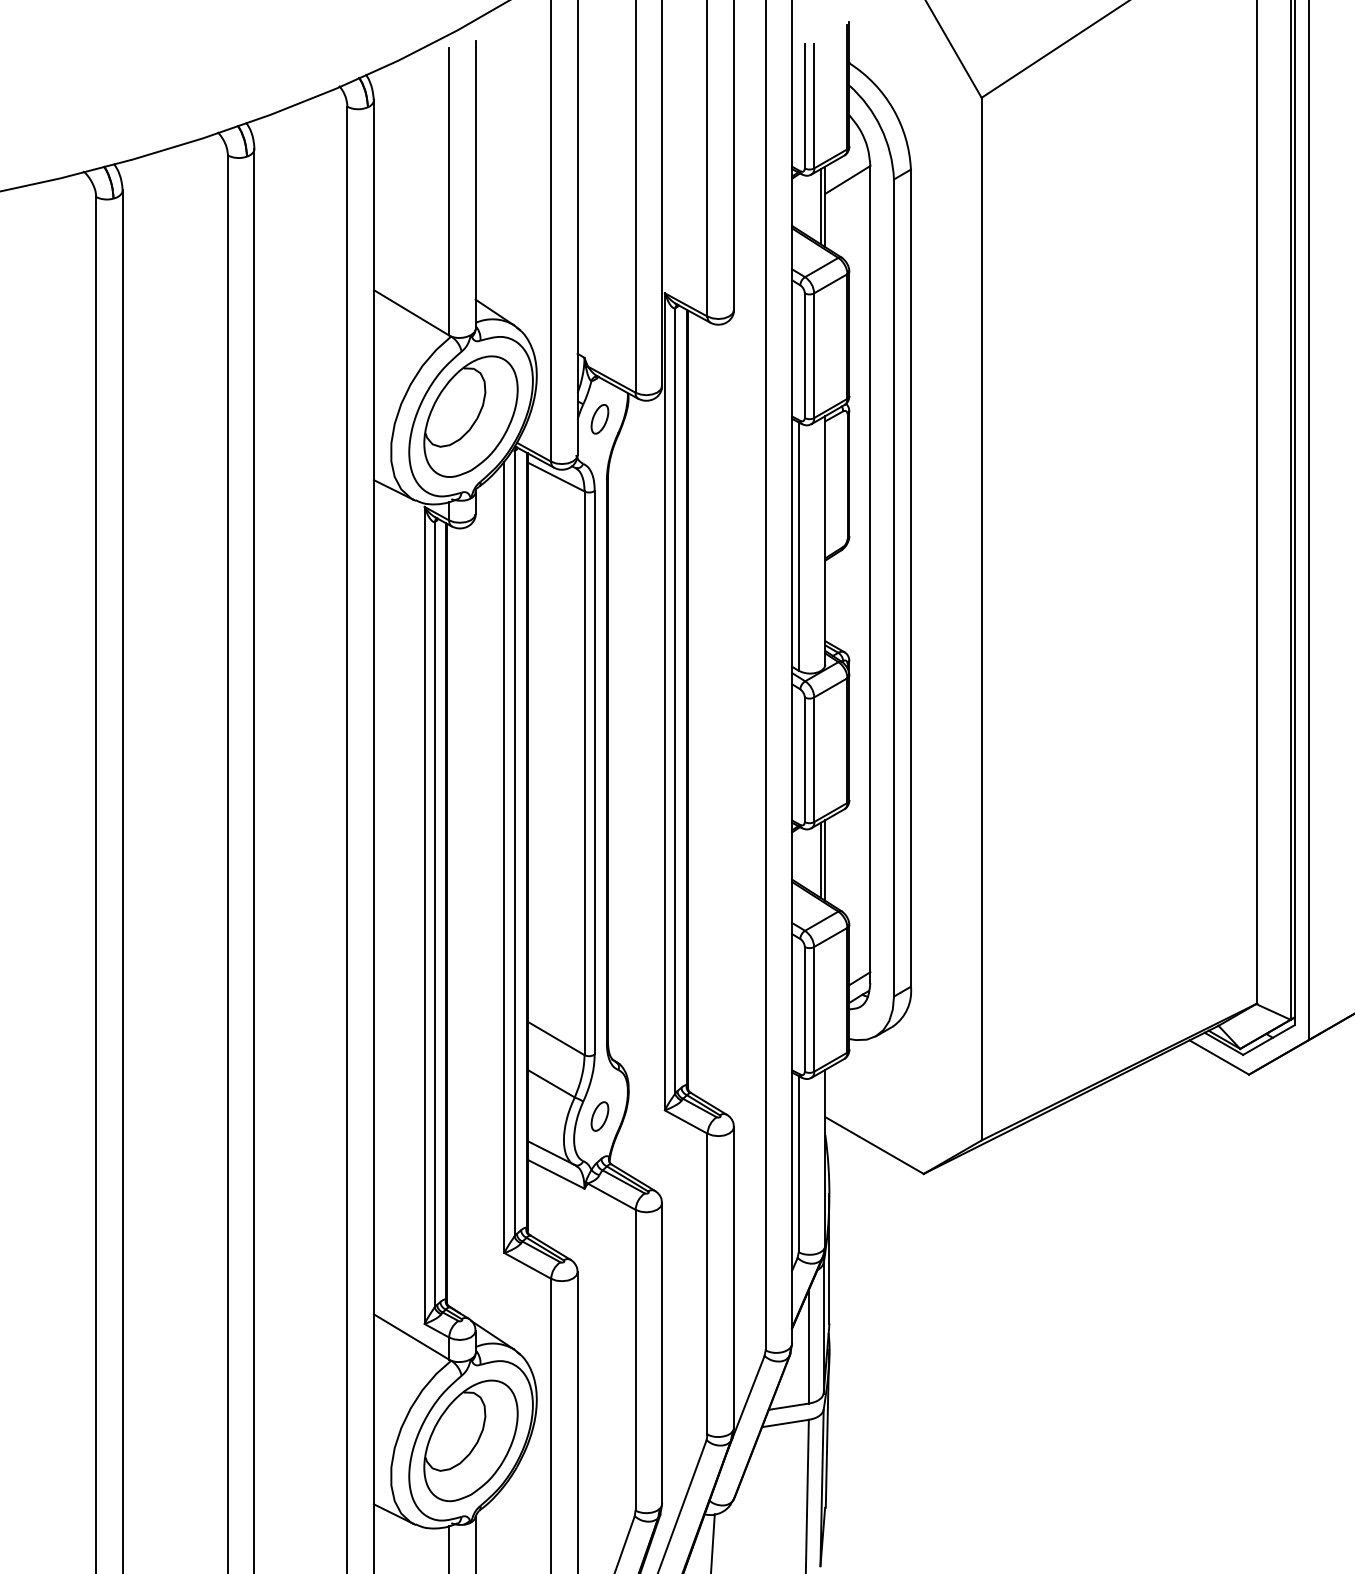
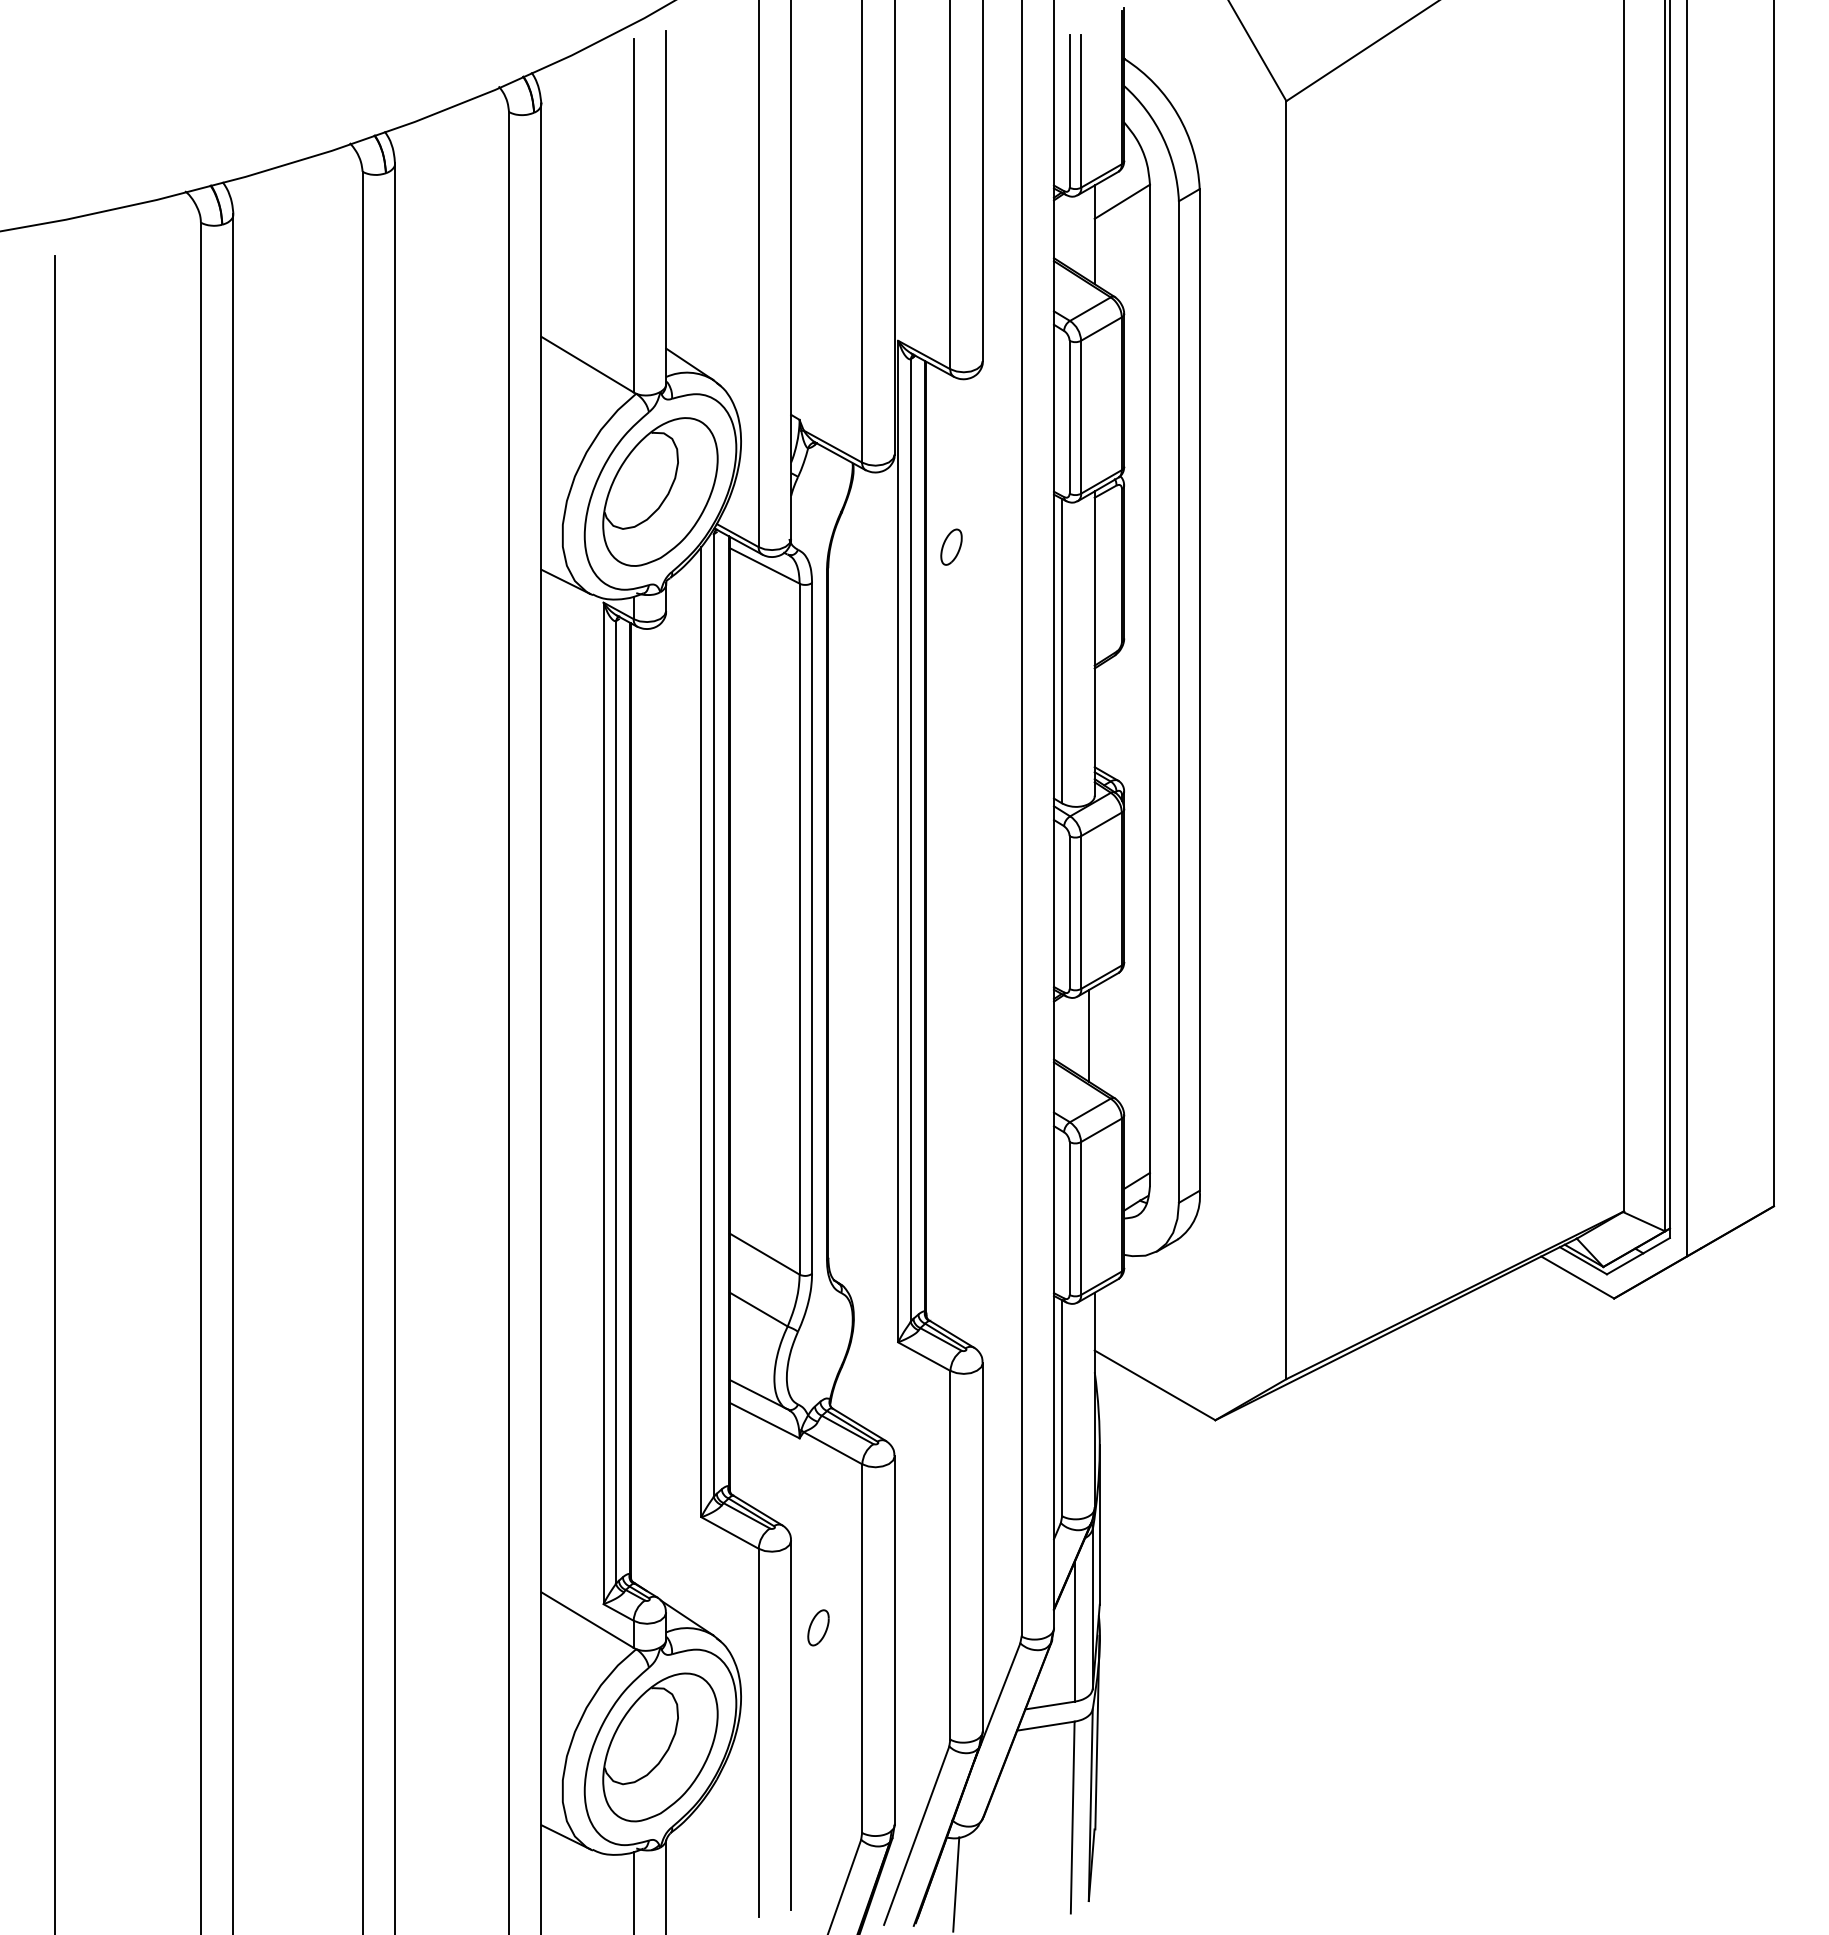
line: (821, 206) -> (1089, 234), removed
part: (599, 418) -> (951, 546), moved
line: (825, 860) -> (1094, 1035), removed
part: (599, 1116) -> (818, 1627), moved

